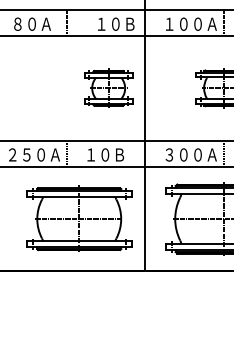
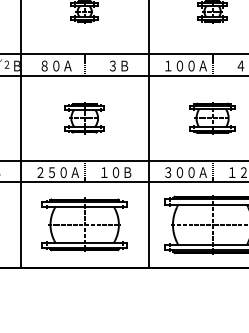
text: (115, 23) -> (124, 65), １０Ｂ -> ３Ｂ
part: (108, 88) -> (84, 118), moved
part: (78, 218) -> (84, 224), moved

